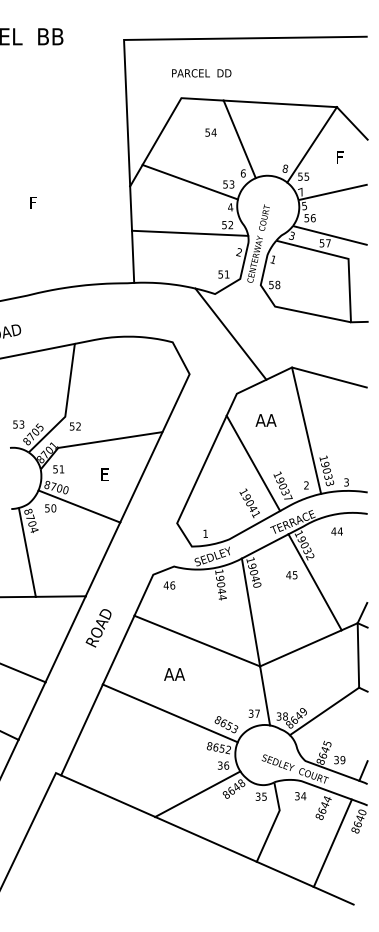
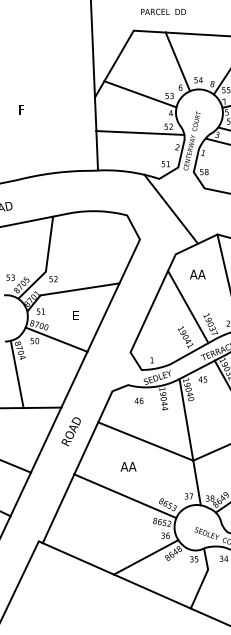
text: (201, 73) -> (163, 12), moved
text: (210, 132) -> (198, 80), moved
text: (291, 575) -> (202, 379), moved
text: (169, 585) -> (139, 400), moved

